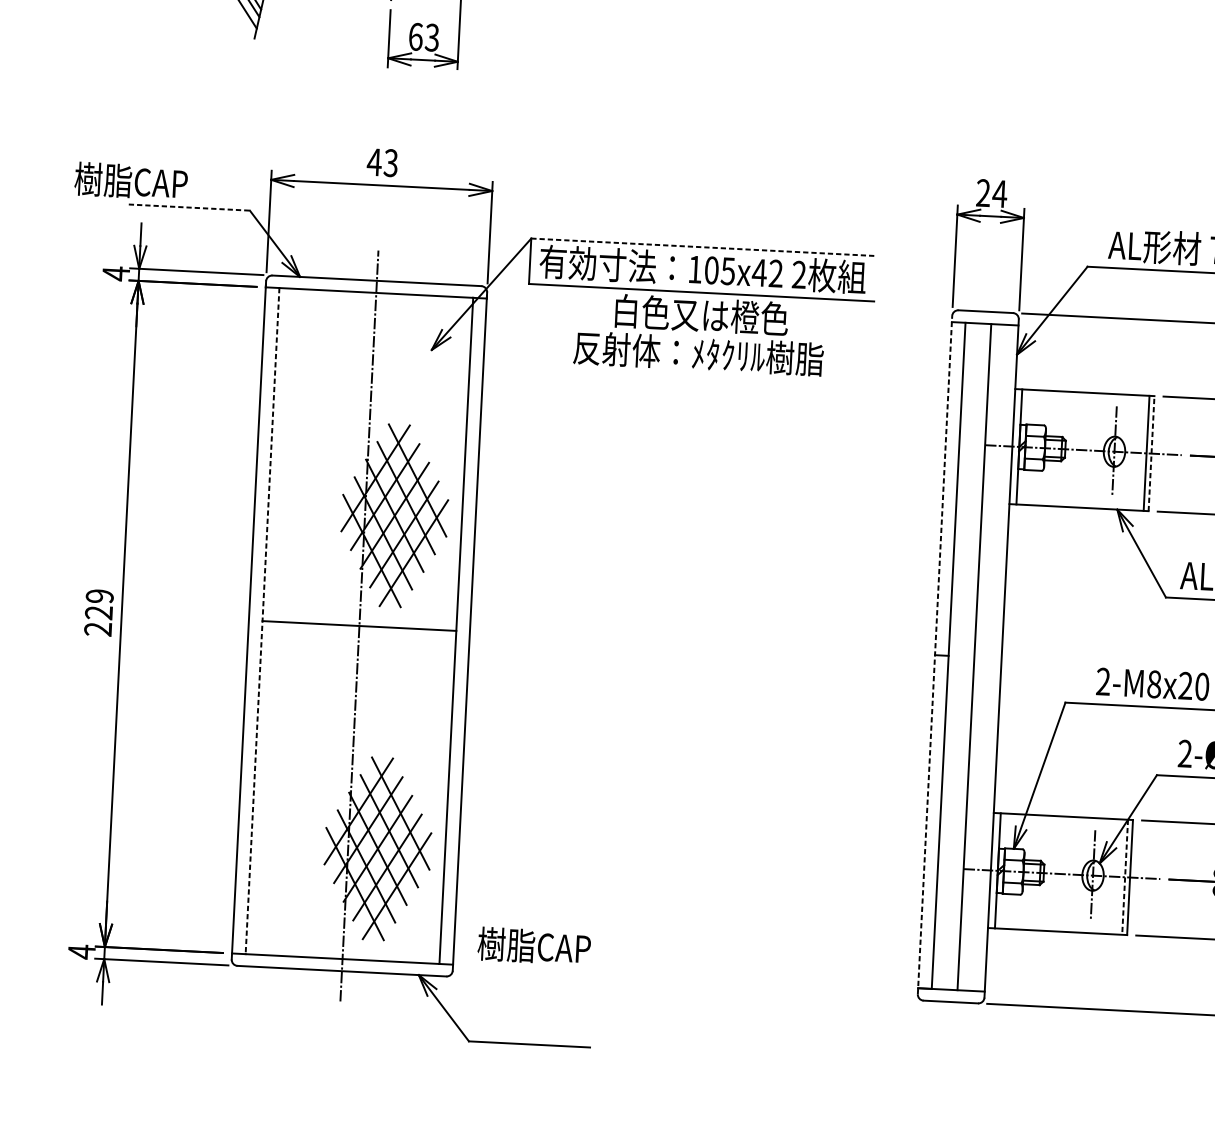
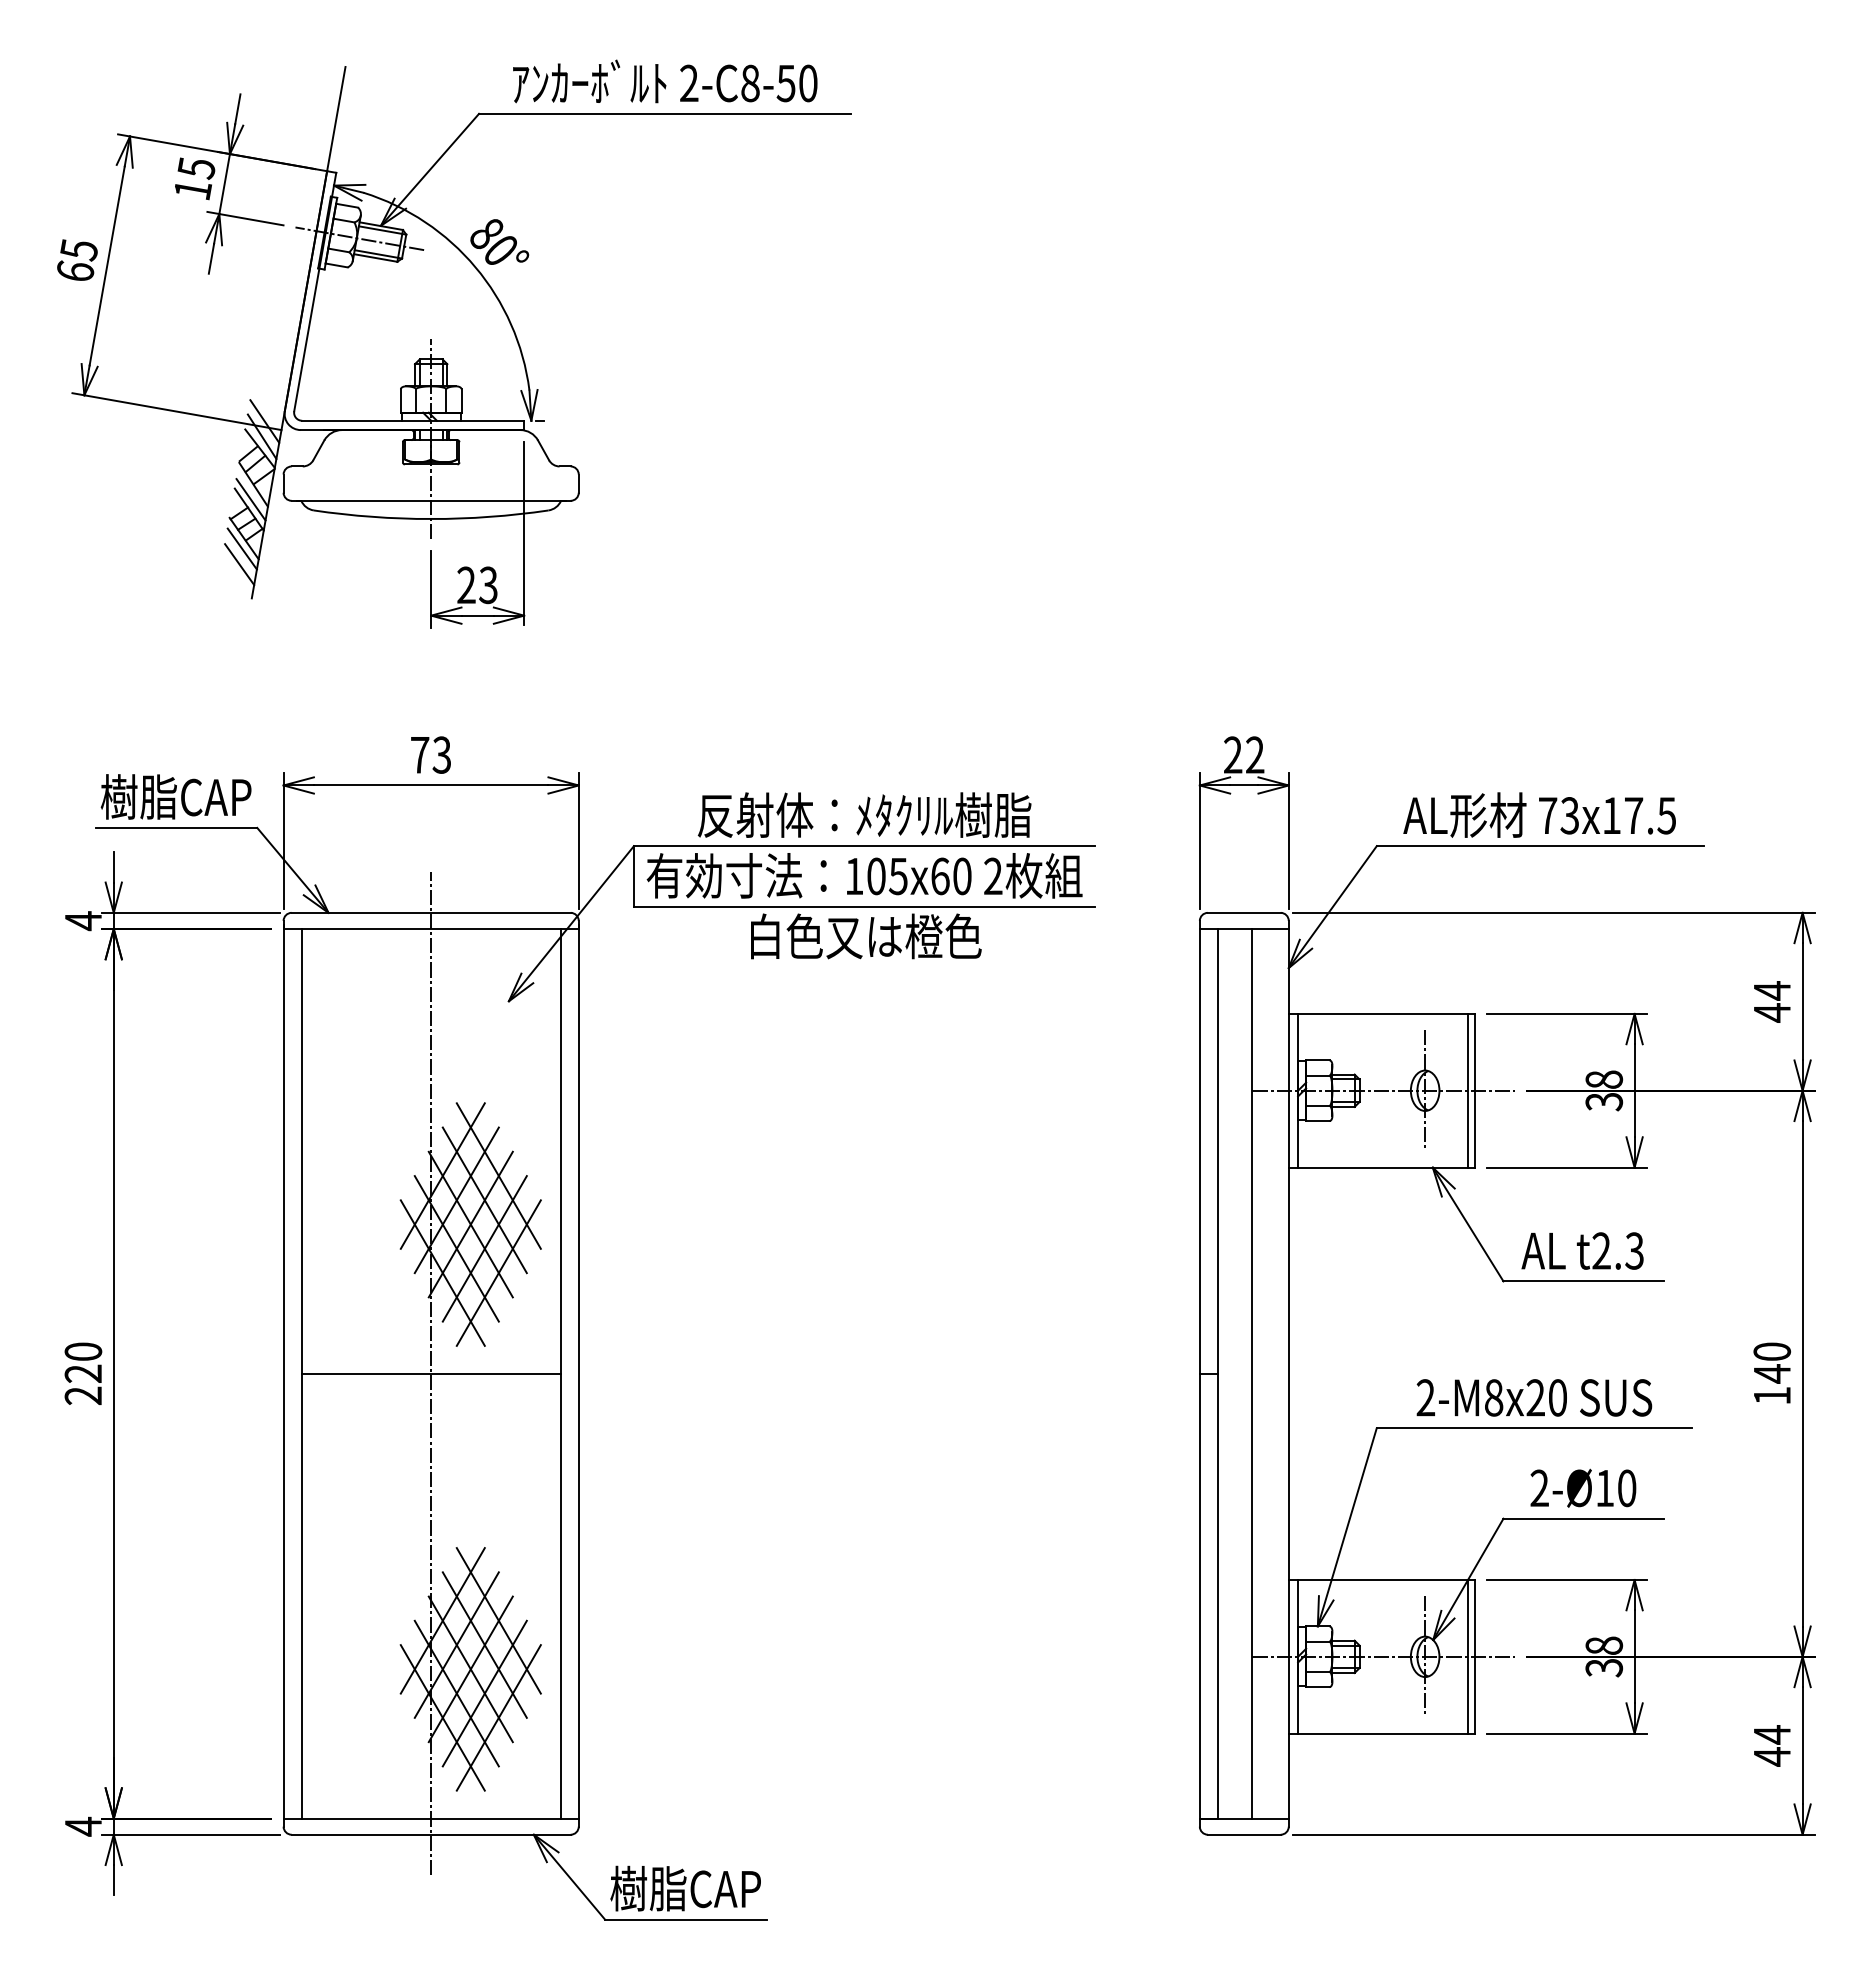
text: (415, 37) -> (466, 585), 63 -> 23
text: (374, 162) -> (419, 755), 43 -> 73
text: (130, 181) -> (175, 796), moved
text: (1000, 193) -> (1255, 754), 24 -> 22
line: (189, 207) -> (176, 827), dashed -> solid
line: (703, 247) -> (864, 846), dashed -> solid
text: (767, 273) -> (950, 876), 105x42 -> 105x60
text: (698, 353) -> (864, 814), moved
line: (1151, 453) -> (1474, 1090), dashed -> solid
text: (99, 596) -> (83, 1351), 229 -> 220
line: (262, 620) -> (301, 1373), dashed -> solid
line: (934, 654) -> (1199, 1373), dashed -> solid
line: (1125, 877) -> (1468, 1656), dashed -> solid
text: (534, 946) -> (685, 1888), moved

